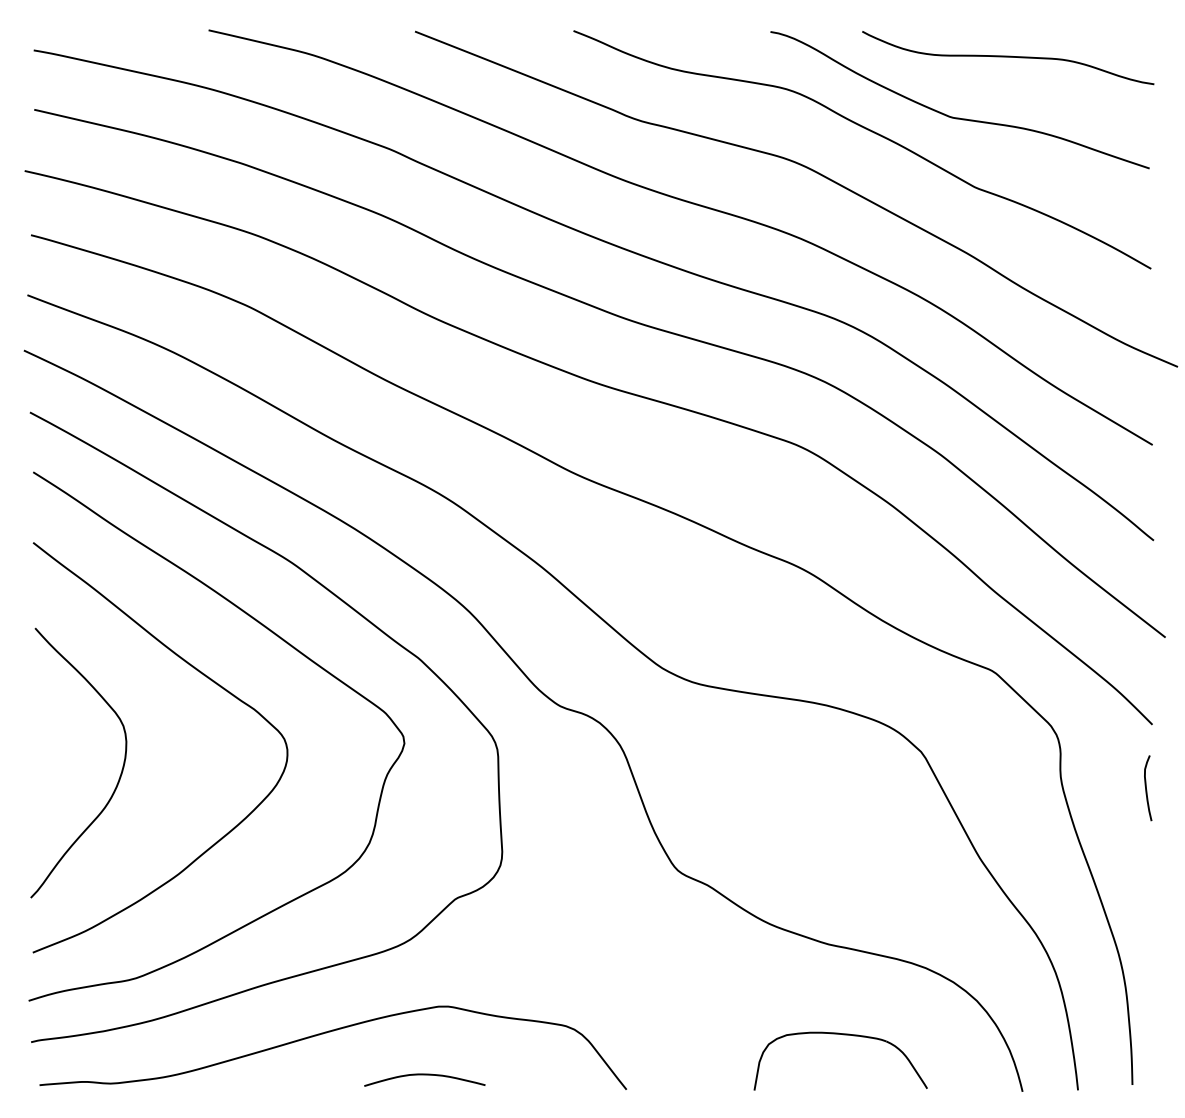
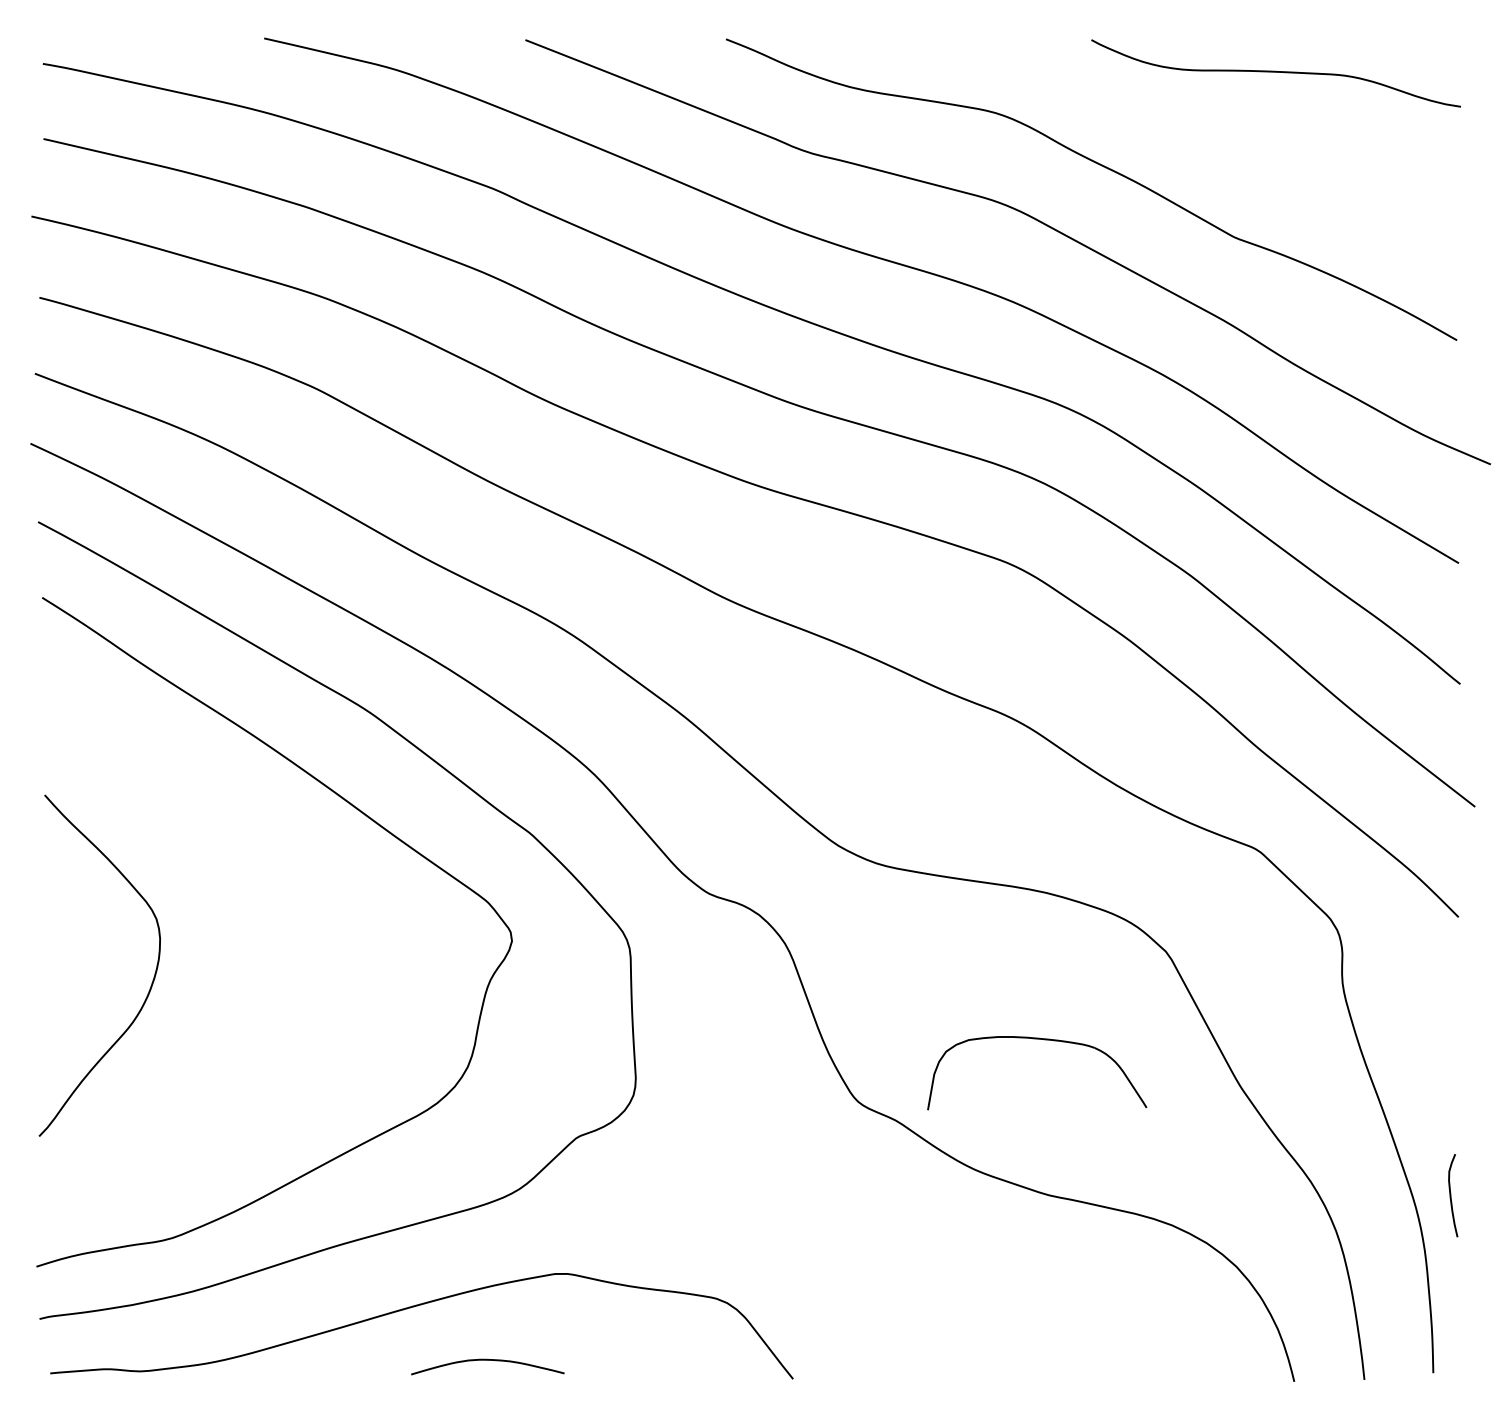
curve: (956, 117) -> (1210, 148), removed
curve: (206, 677) -> (261, 857), removed
curve: (1146, 788) -> (1451, 1195), moved
part: (846, 1035) -> (1044, 1040), moved
curve: (424, 1075) -> (487, 1360), moved

